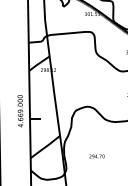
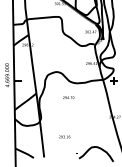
text: (96, 156) -> (68, 97), moved

